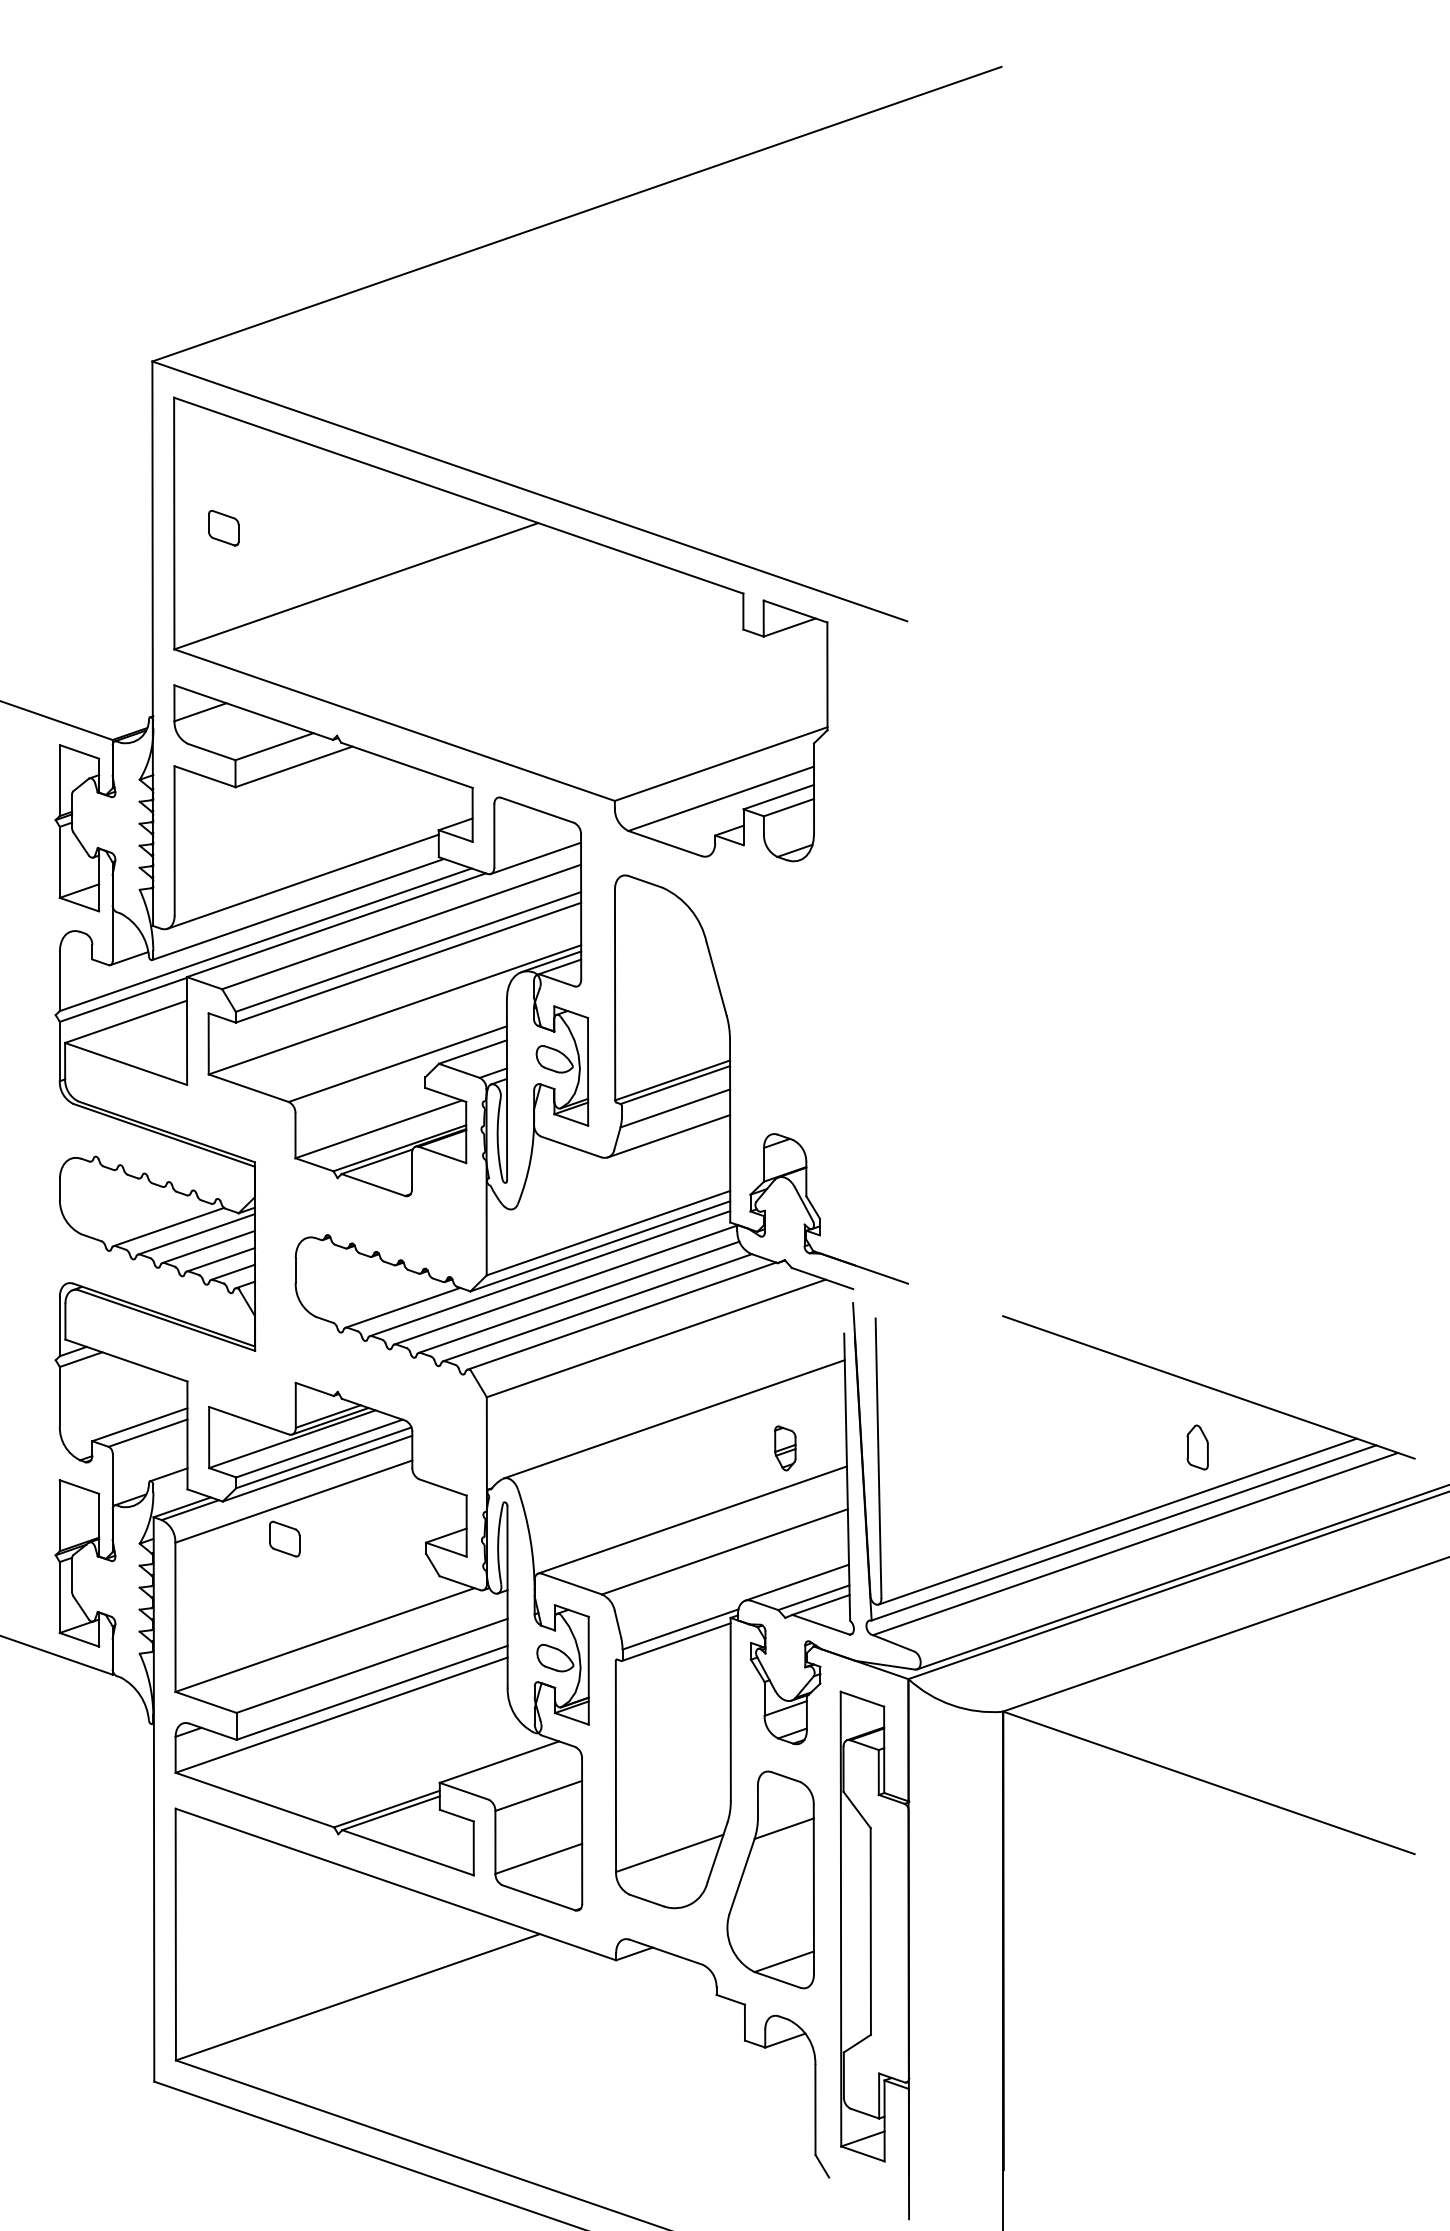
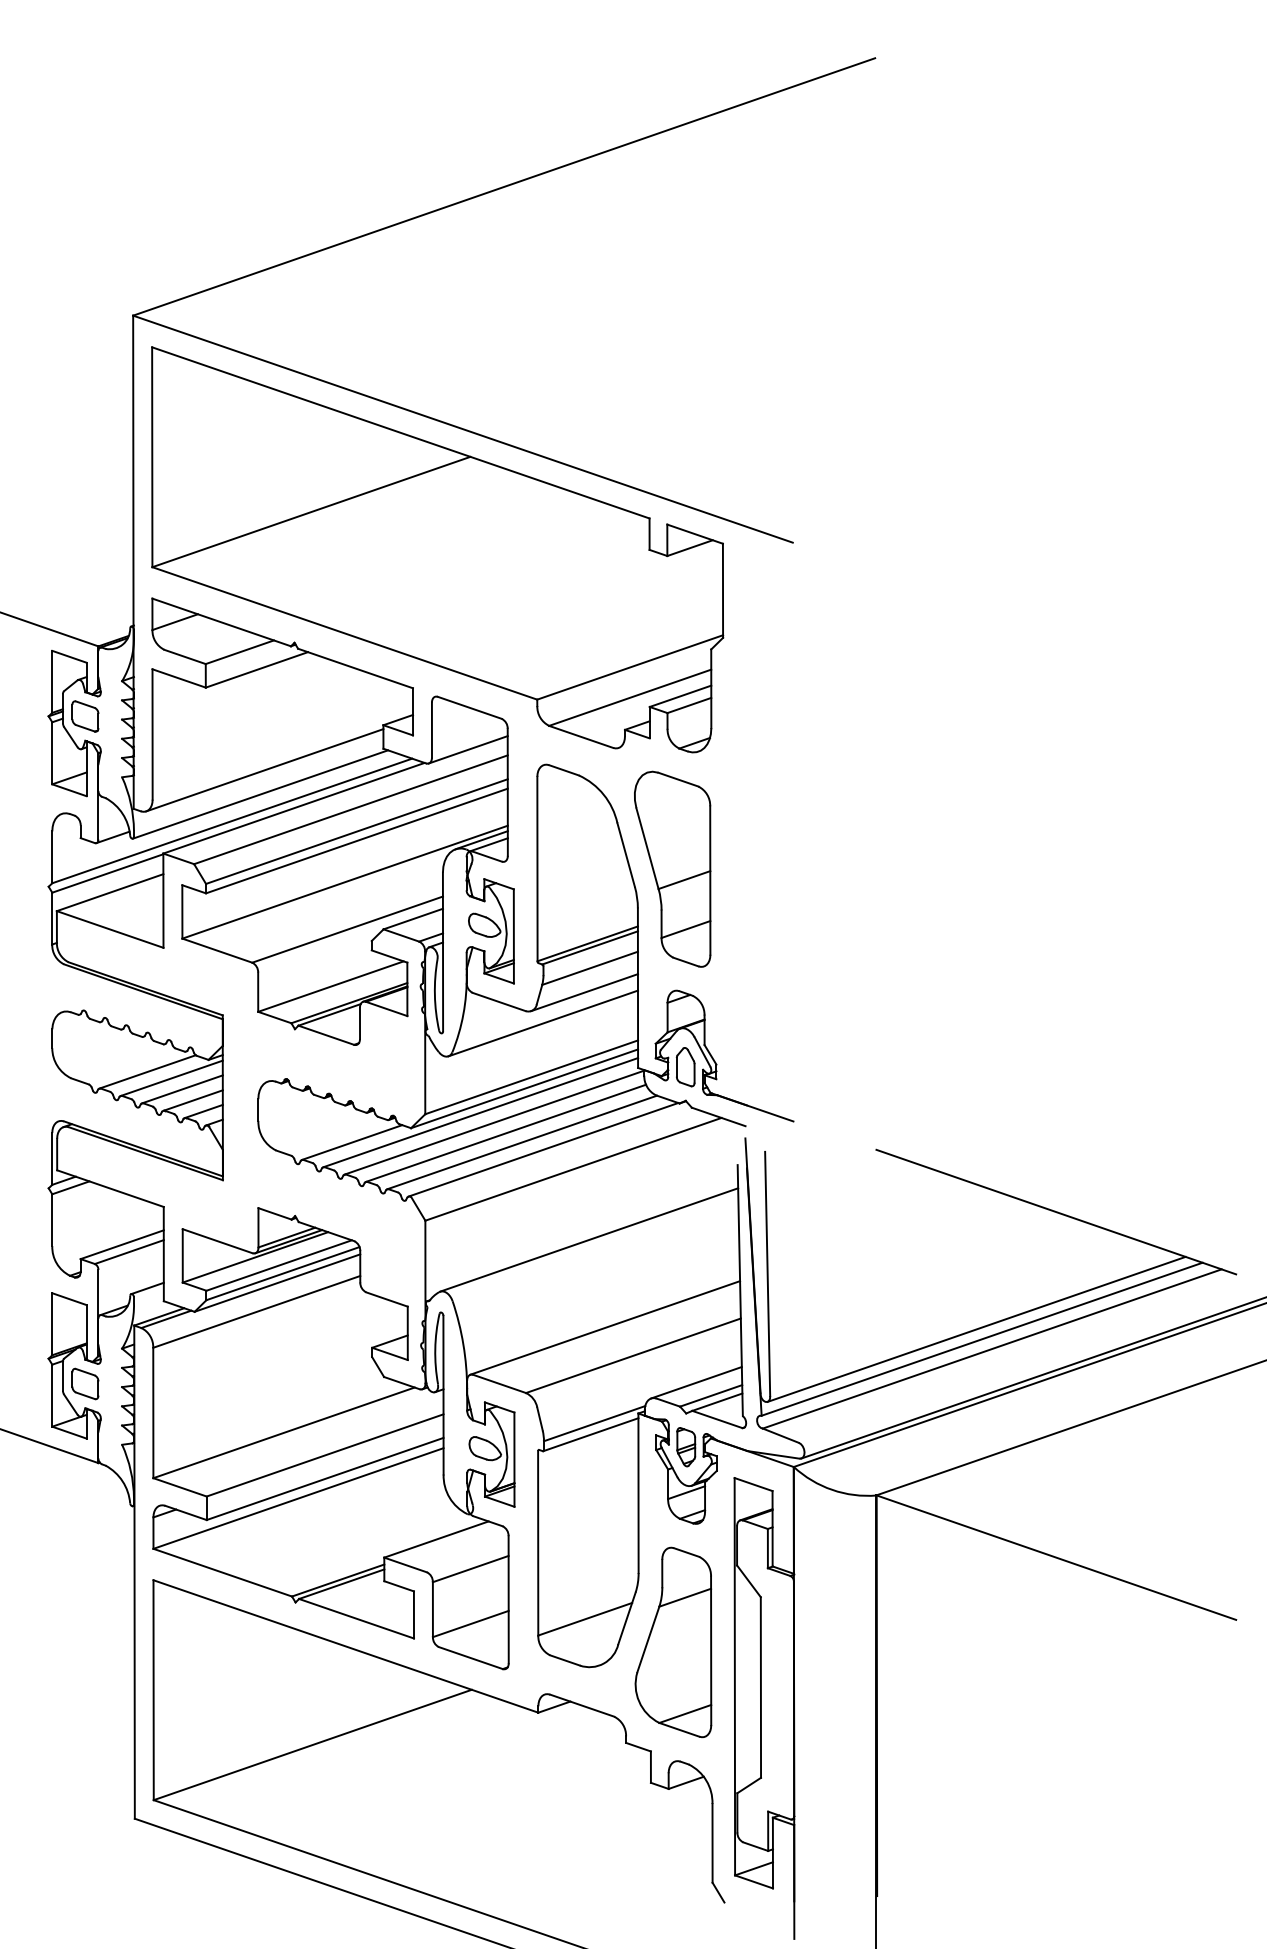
part: (223, 527) -> (85, 715), moved
part: (769, 994) -> (672, 868), added
line: (621, 1171) -> (543, 1023), added
part: (1197, 1447) -> (685, 1067), moved
part: (785, 1448) -> (686, 1447), moved
part: (284, 1538) -> (85, 1383), moved

